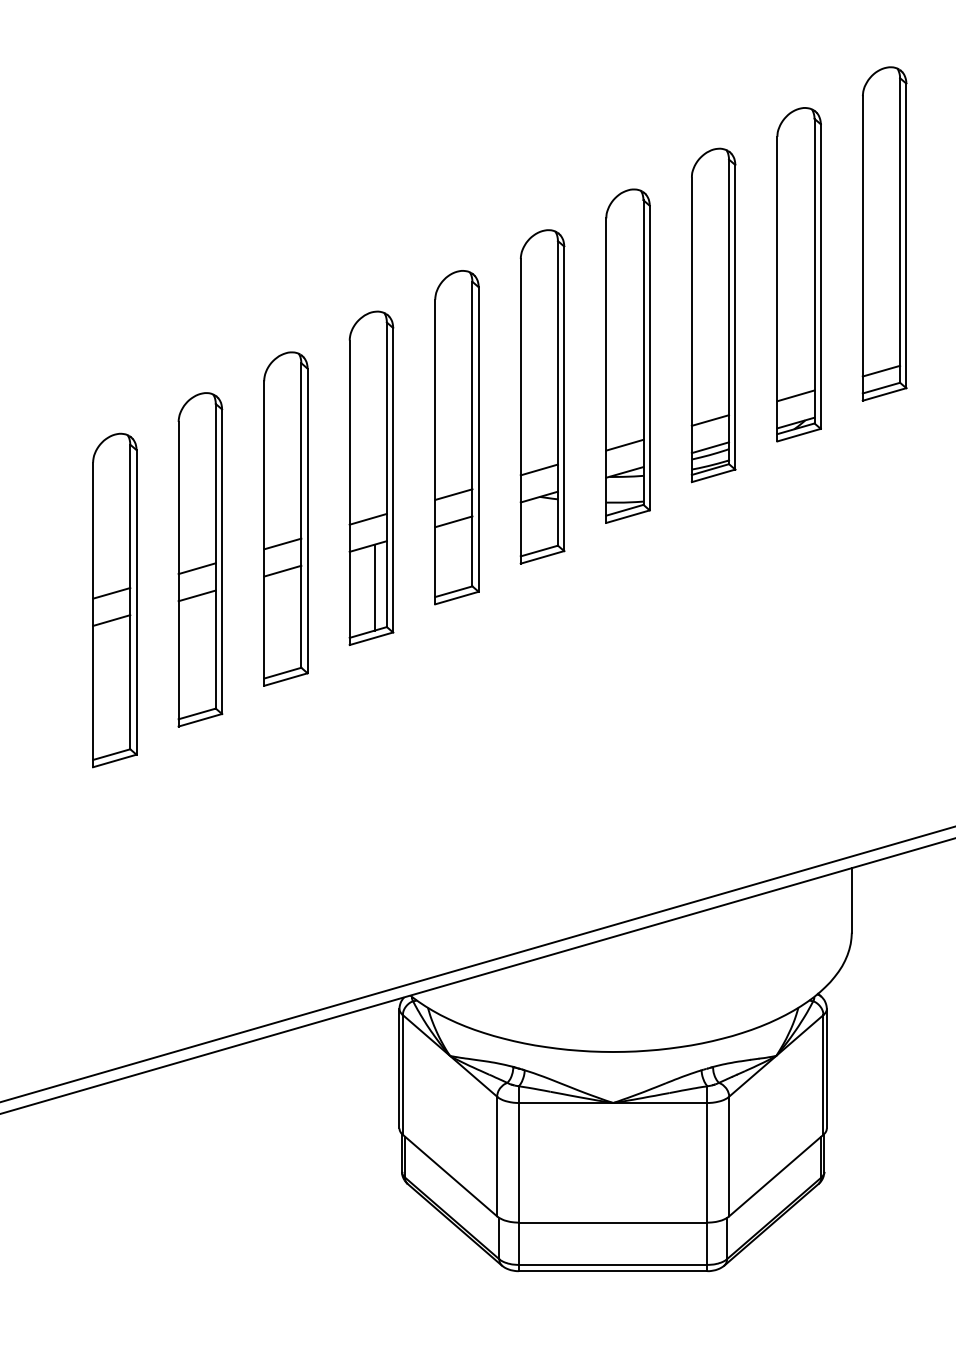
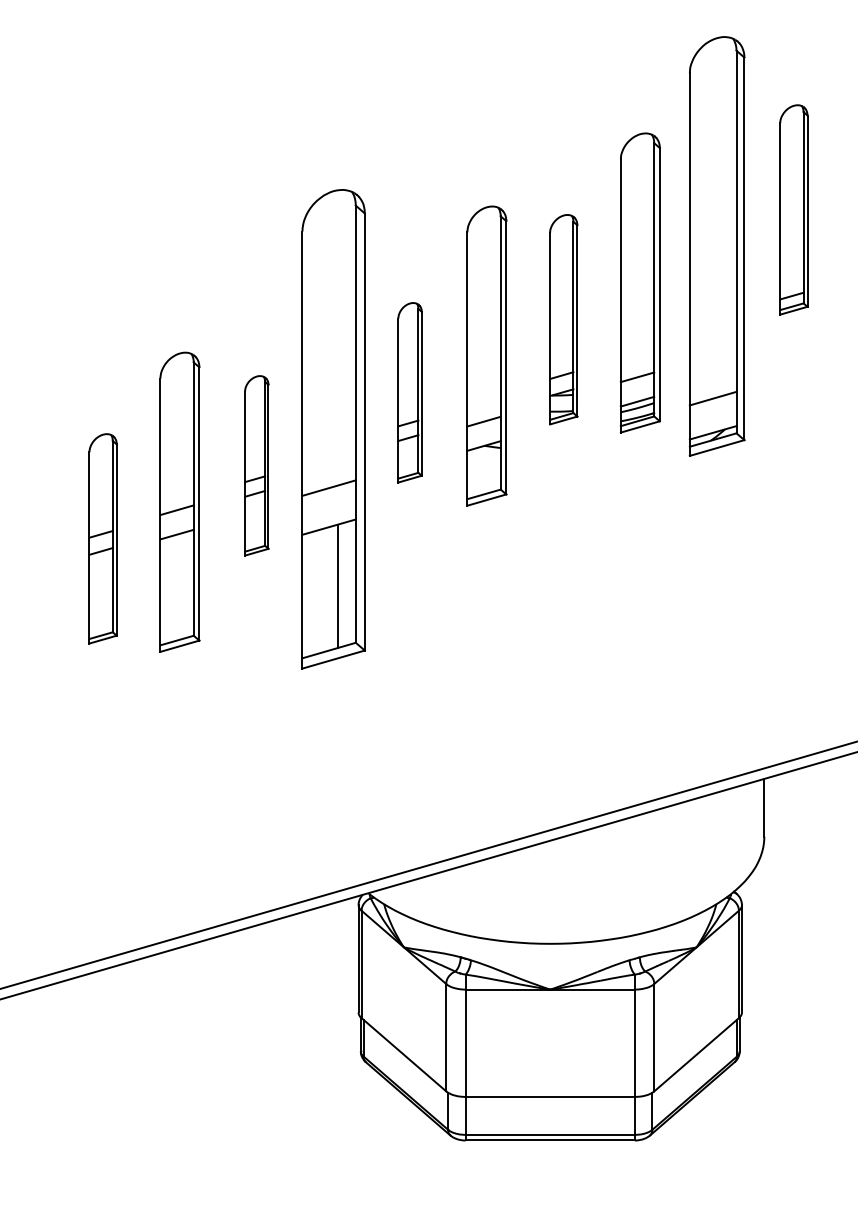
part: (884, 233) -> (793, 209), size x0.7
part: (798, 274) -> (716, 246), size x1.4
part: (627, 356) -> (563, 319), size x0.7
part: (456, 437) -> (409, 392), size x0.6
part: (370, 477) -> (332, 428), size x1.6
part: (285, 518) -> (256, 465), size x0.6
part: (114, 600) -> (102, 538), size x0.7

